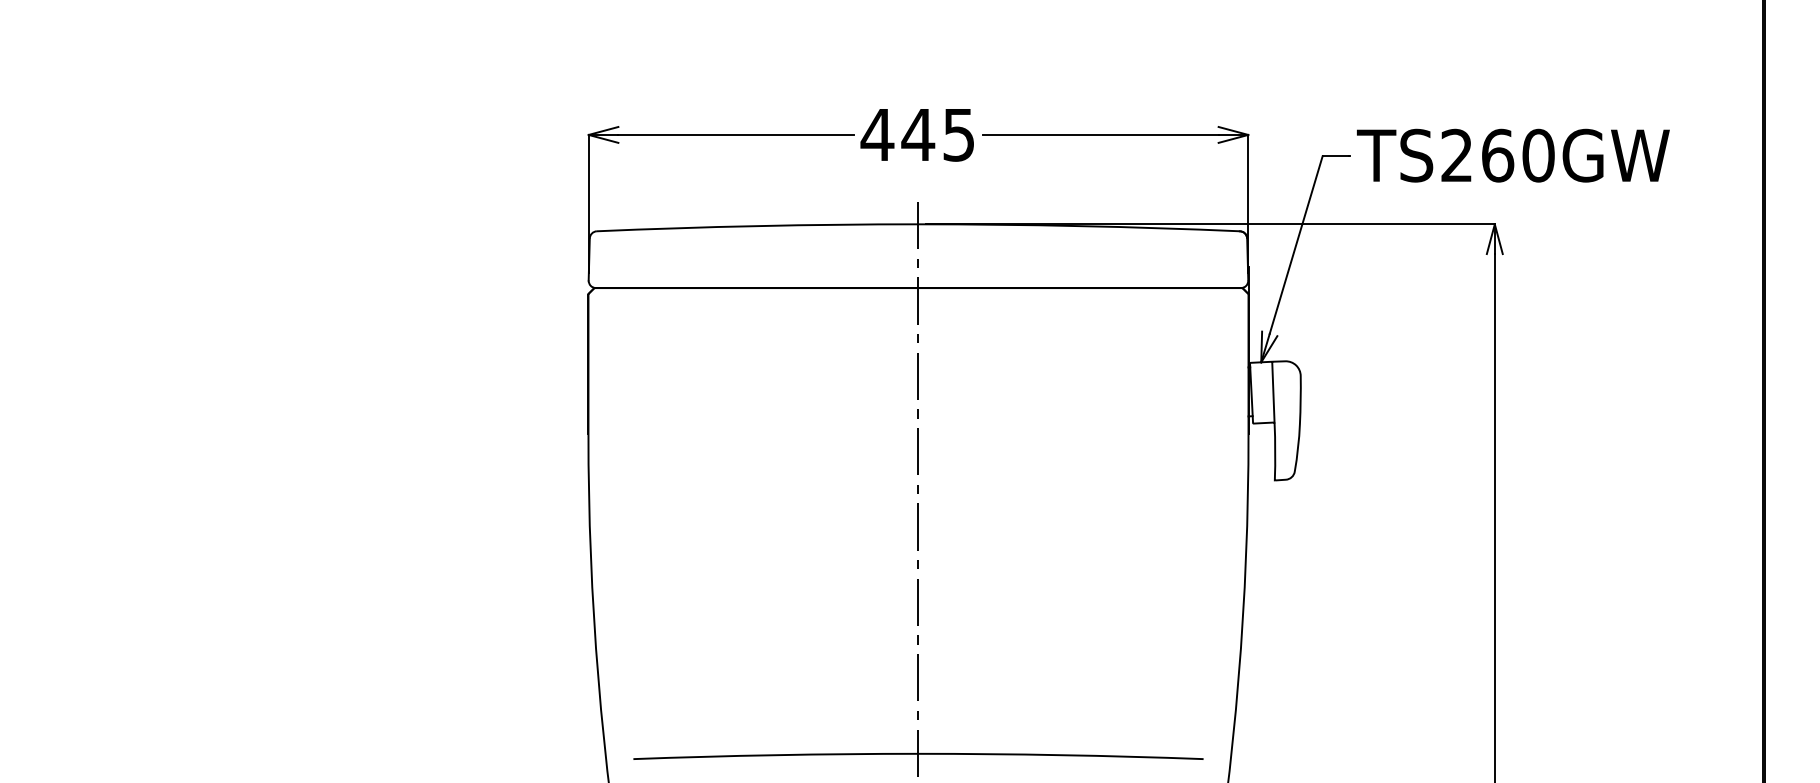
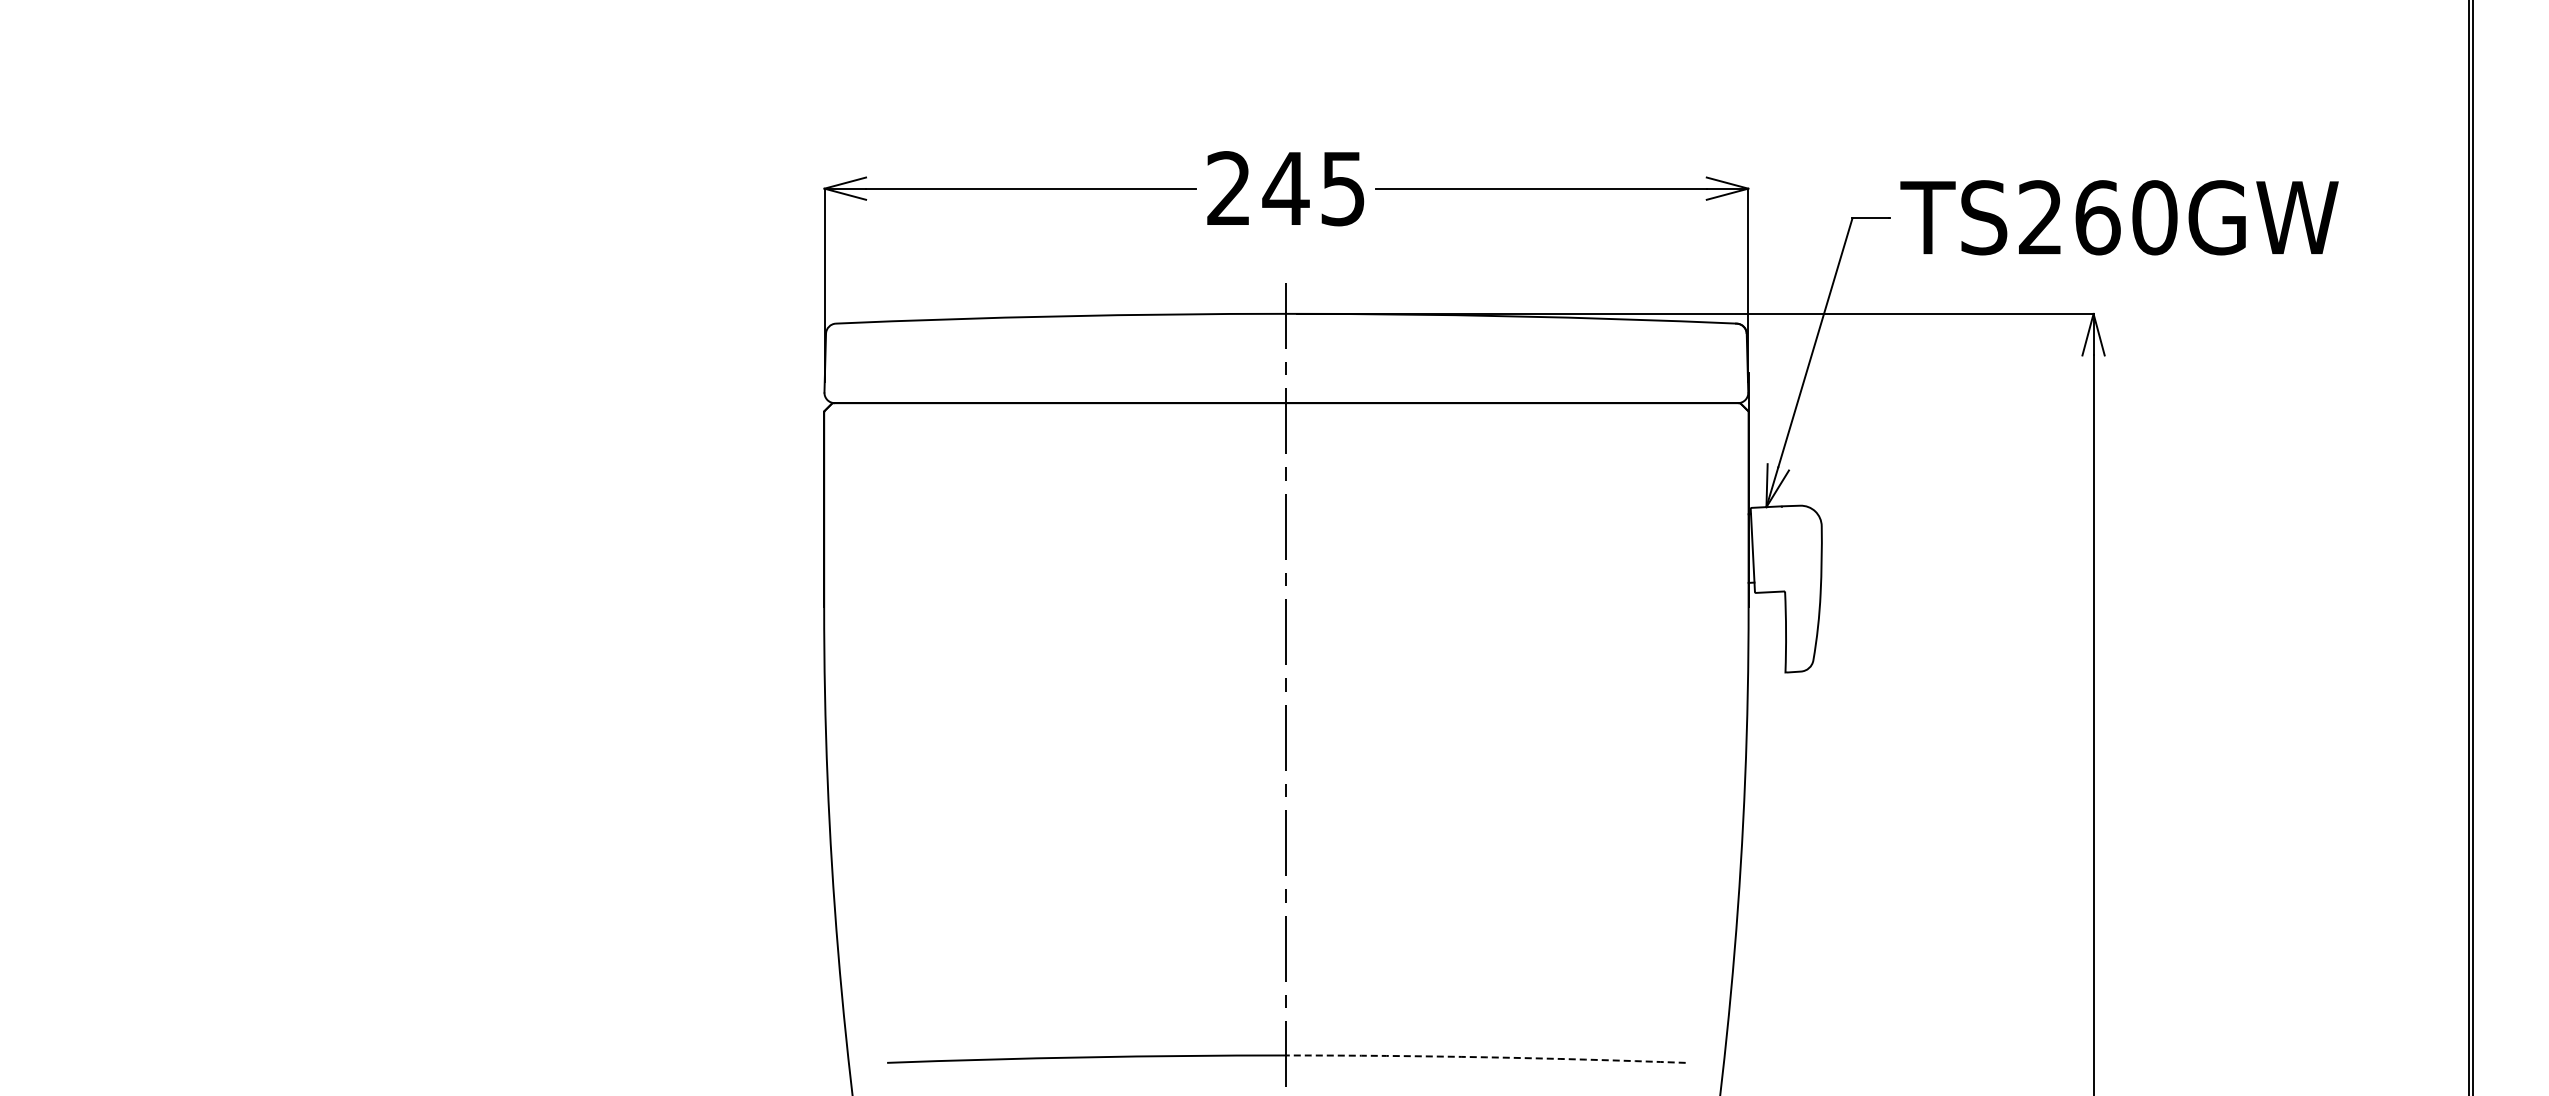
text: (877, 134) -> (1228, 187), 445 -> 245
line: (1273, 392) -> (1783, 549), removed
arc: (1061, 755) -> (1486, 1057), solid -> dashed

